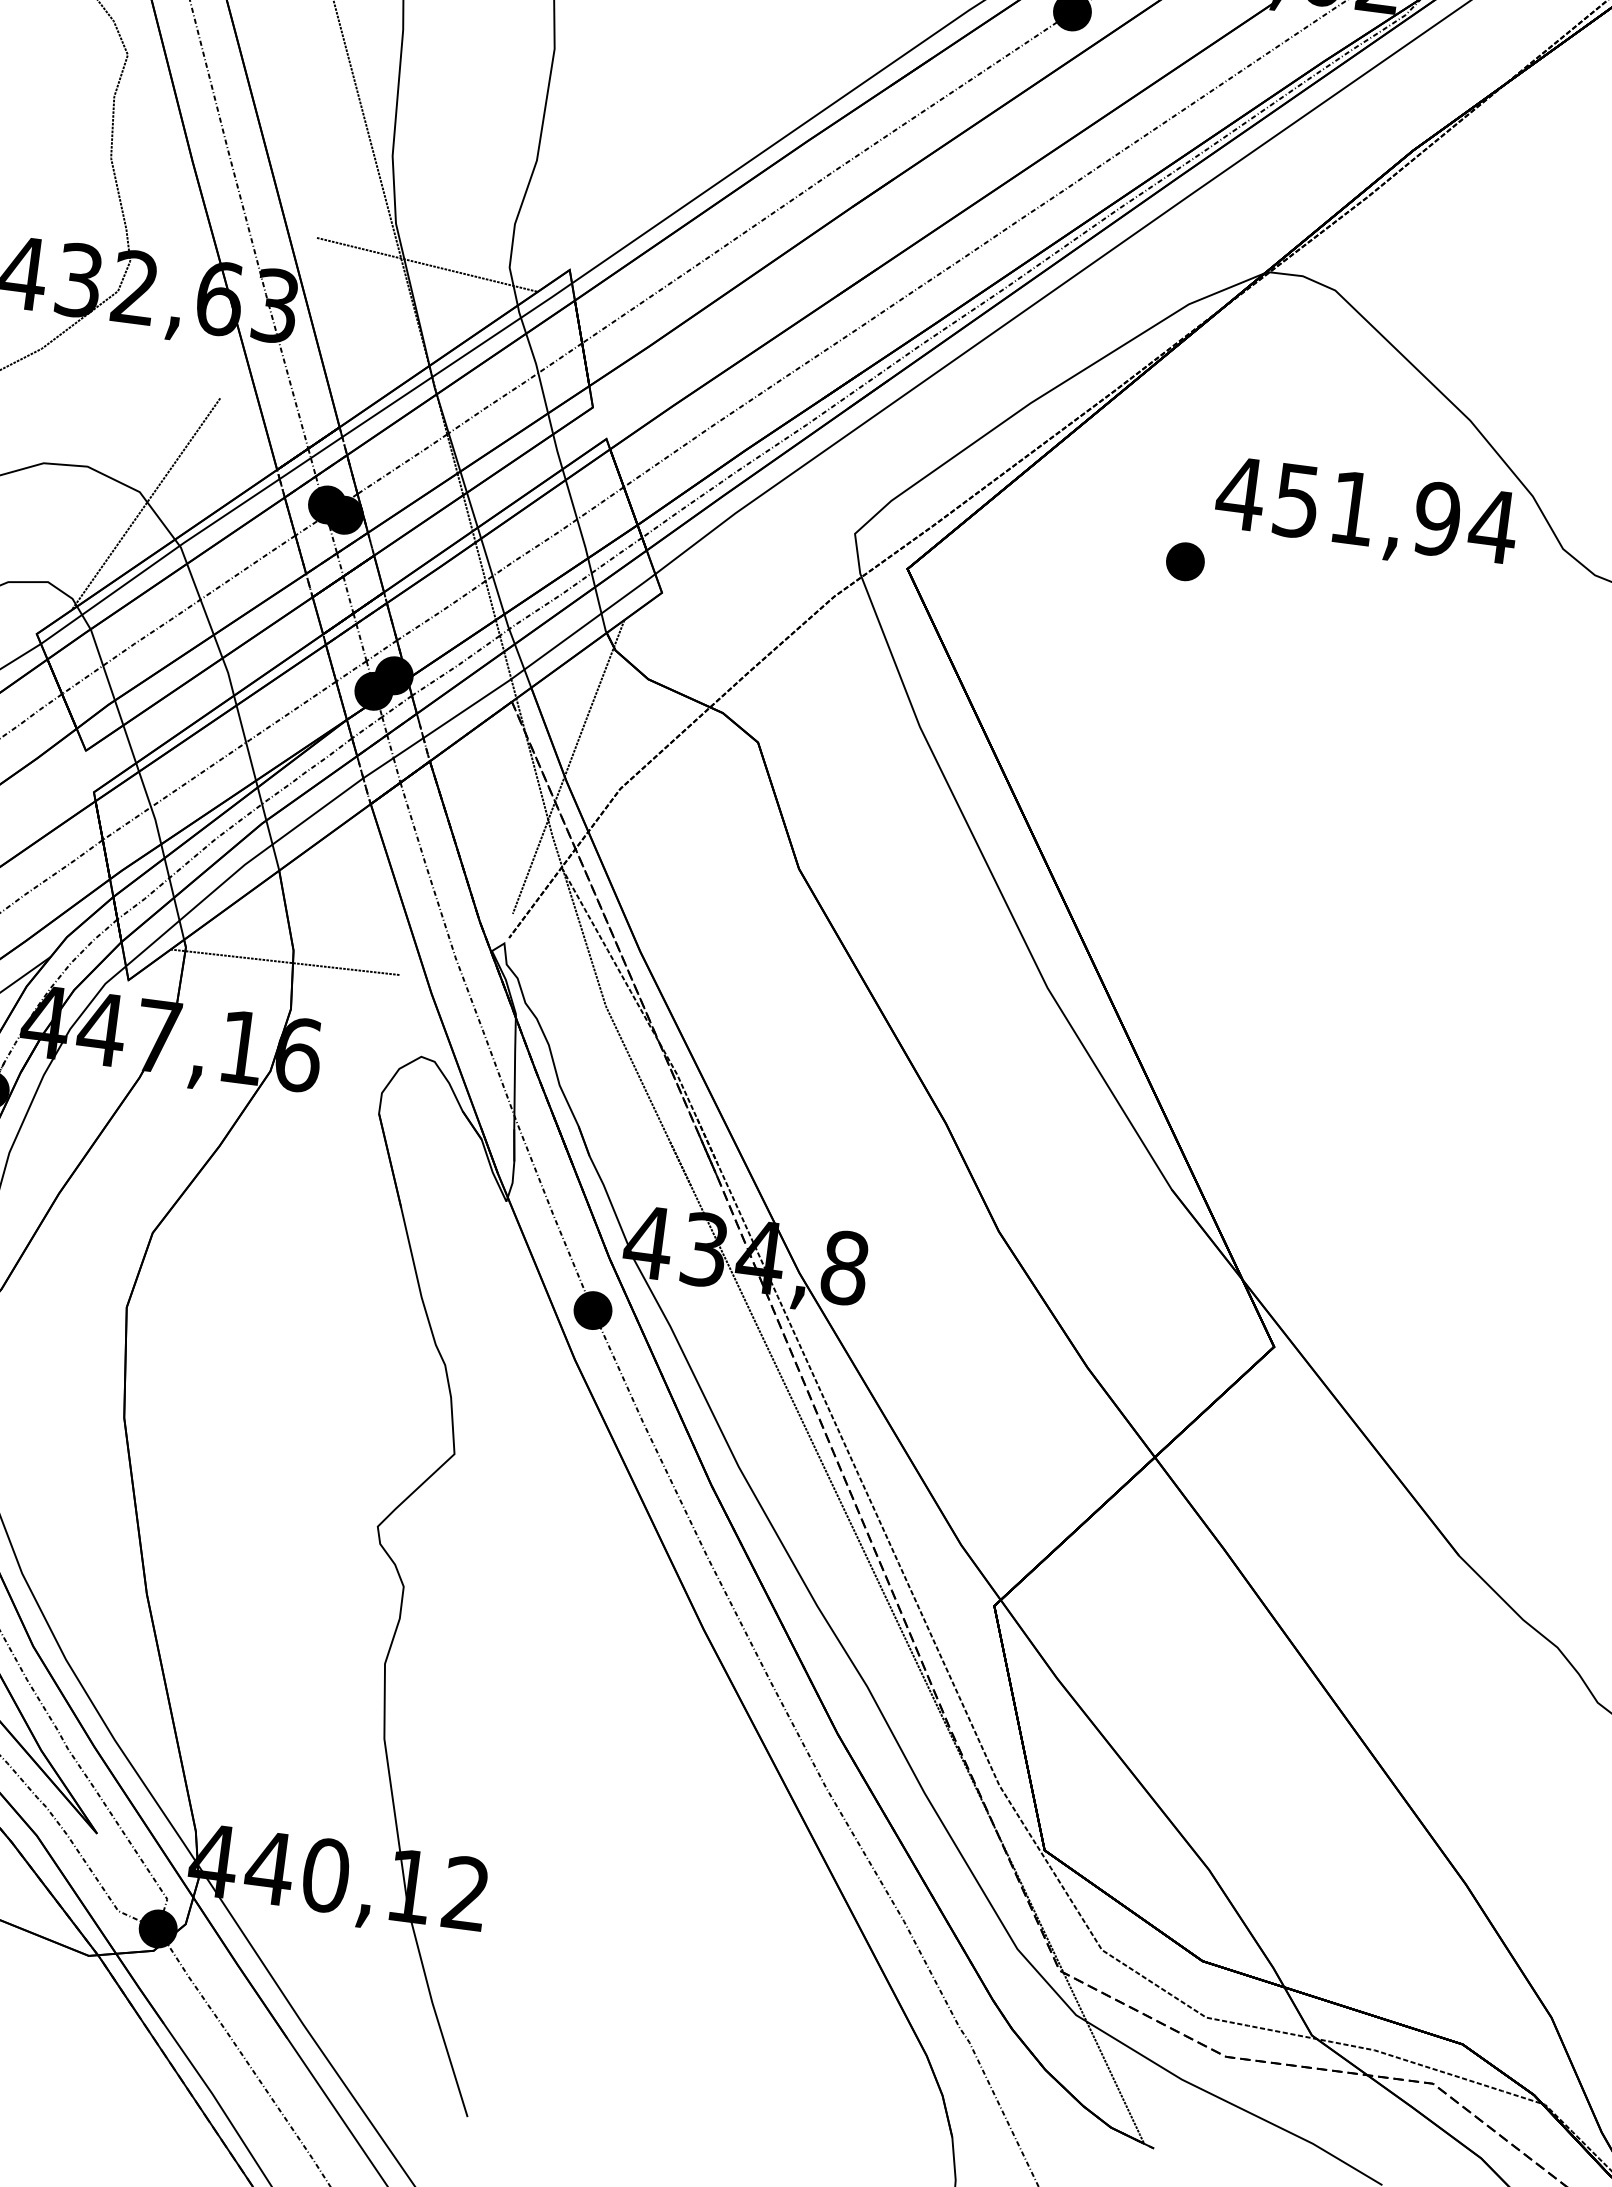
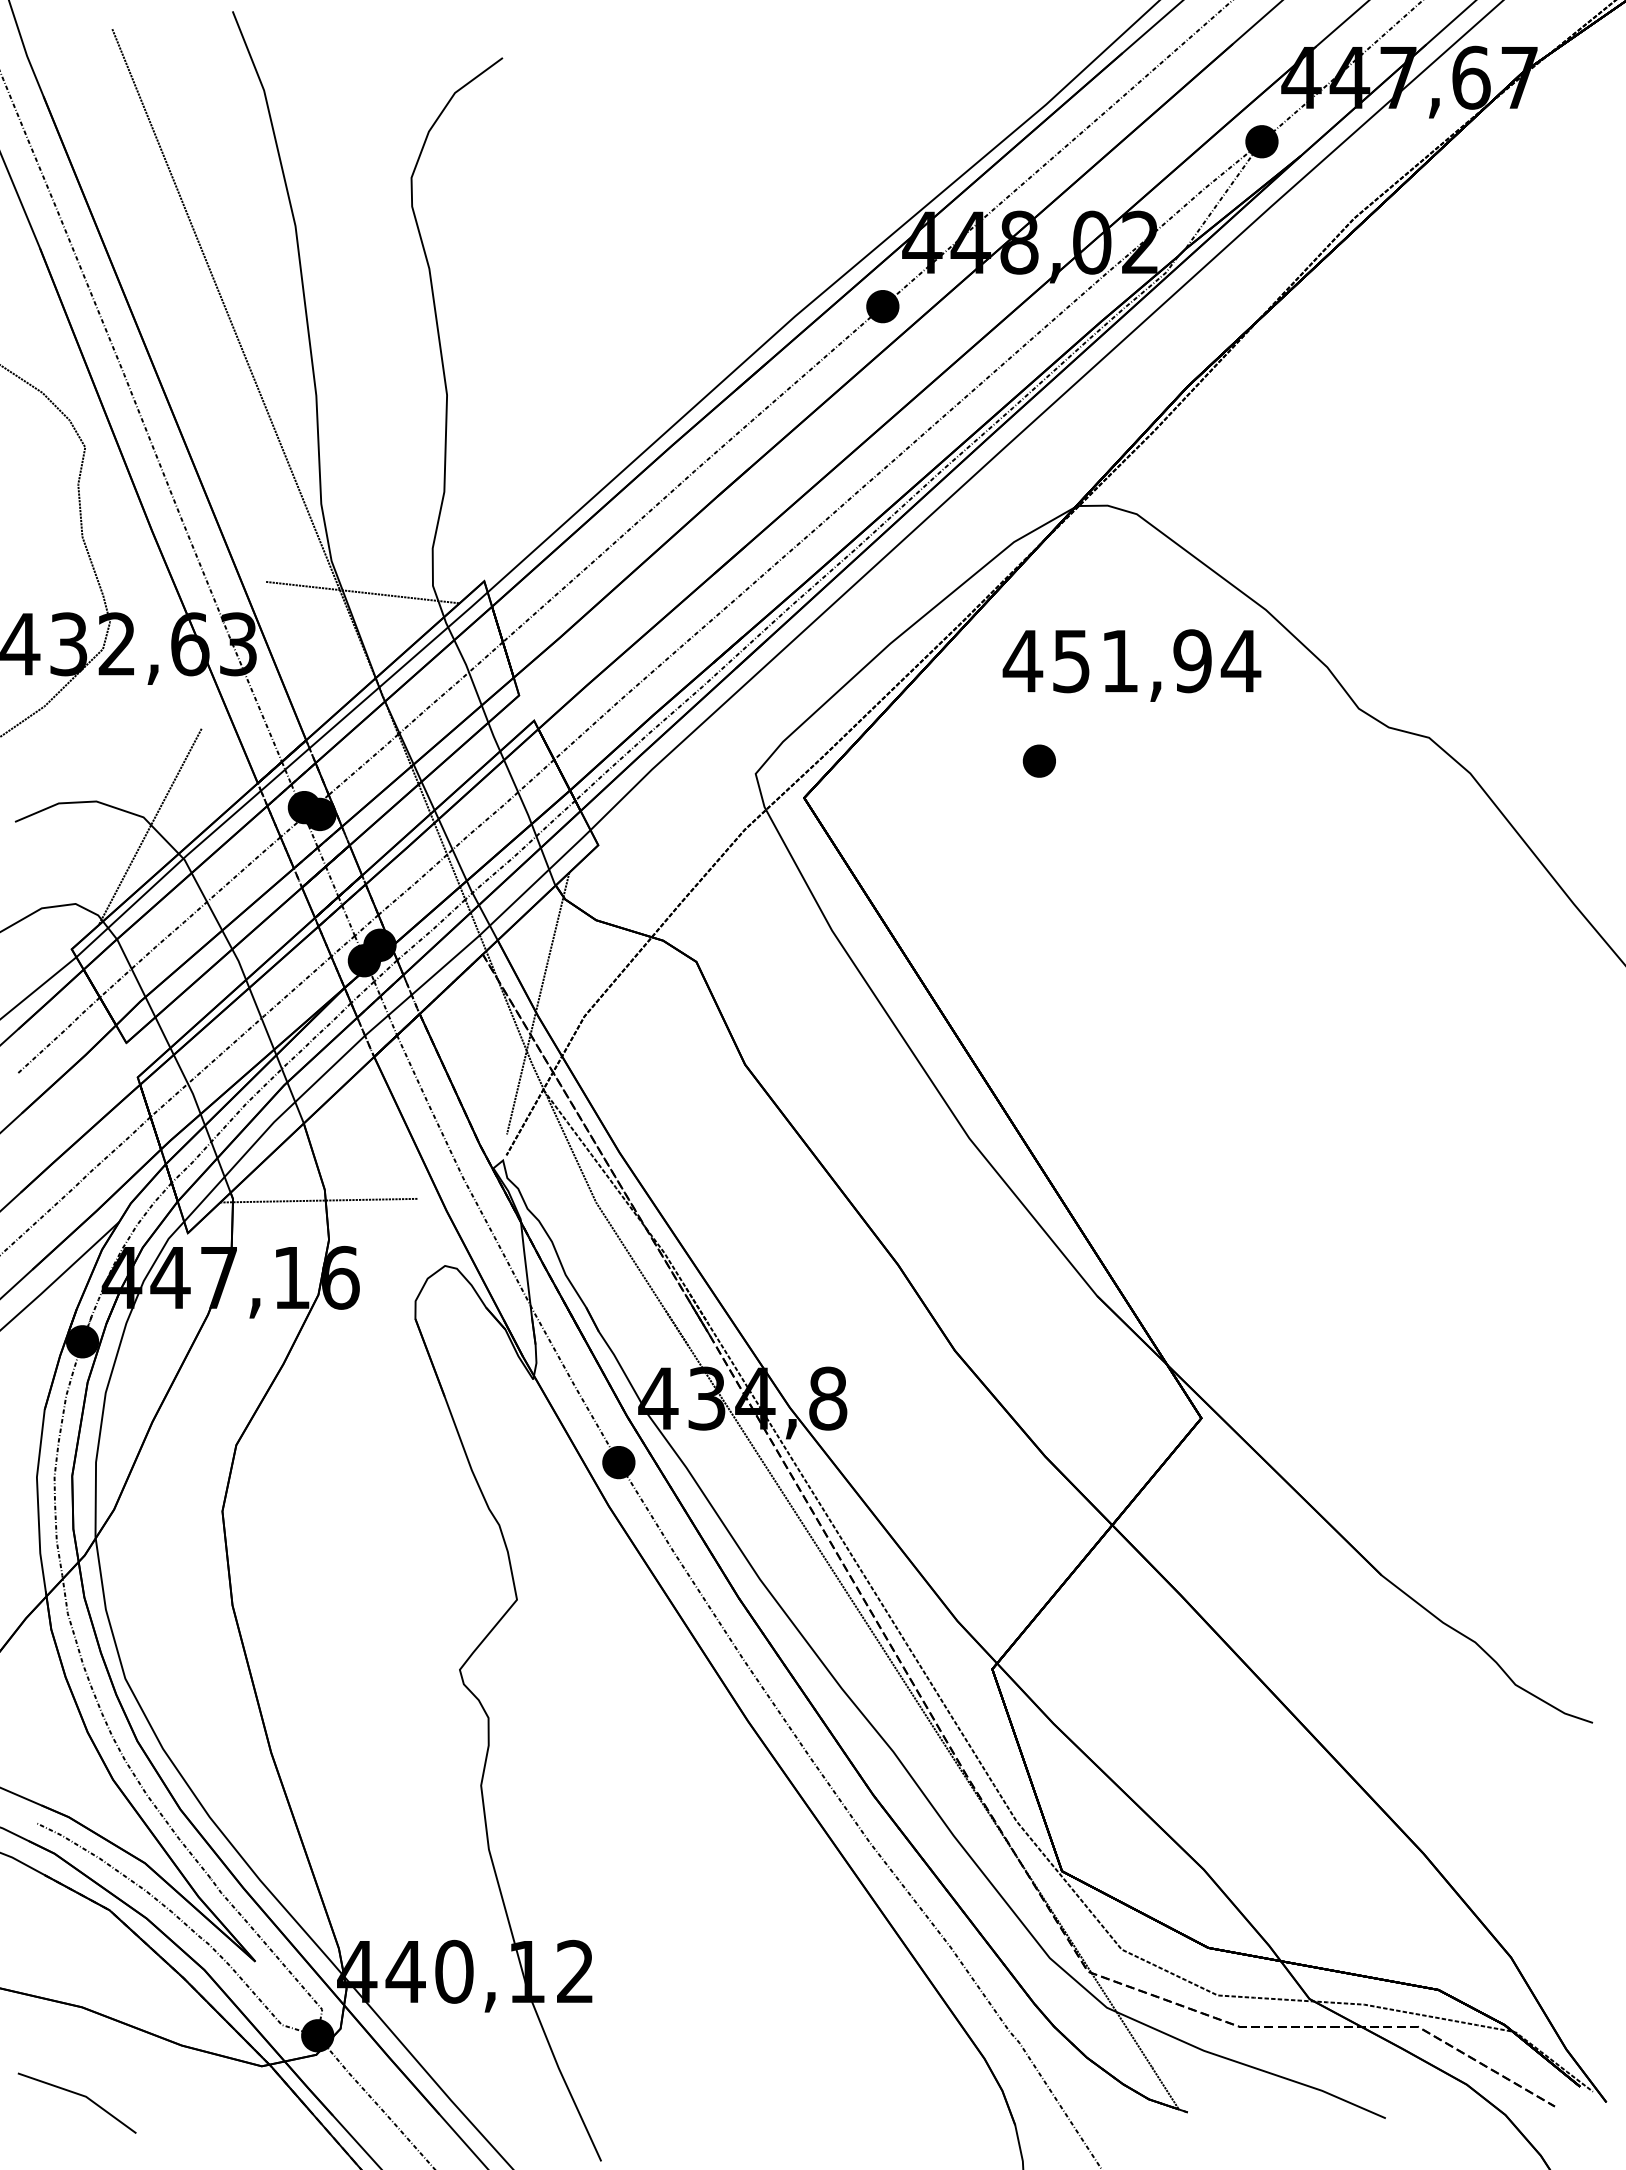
text: (1365, 514) -> (1131, 665), moved

